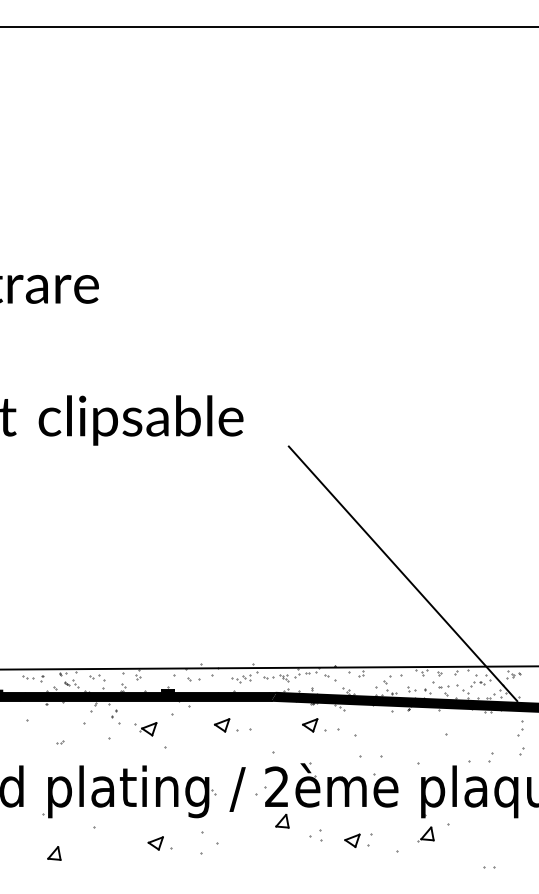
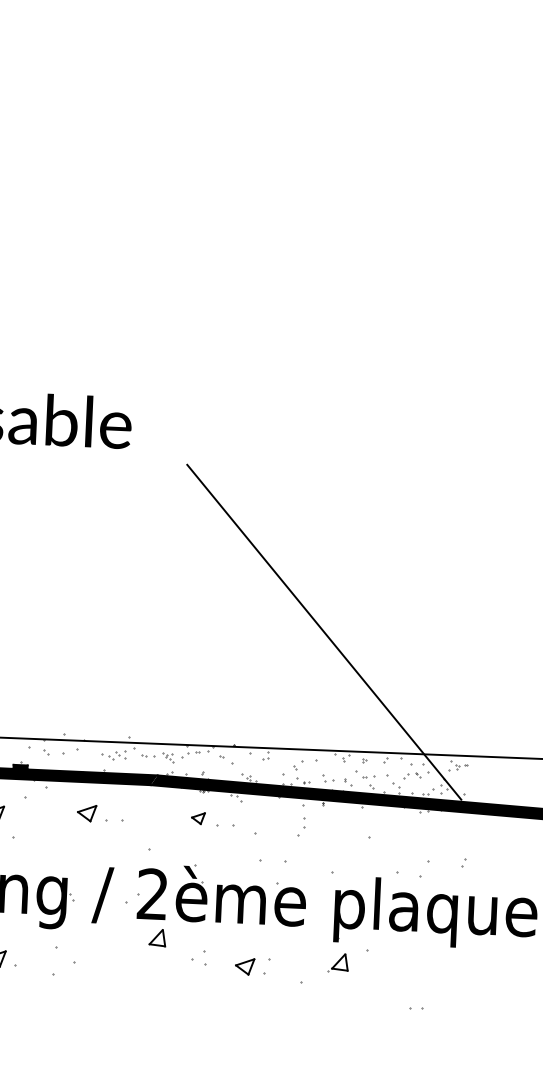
part: (193, 679) -> (53, 753), size x1.4
part: (310, 725) -> (198, 818), size x0.7
part: (520, 728) -> (302, 827), moved
part: (490, 757) -> (424, 869), size x1.6

